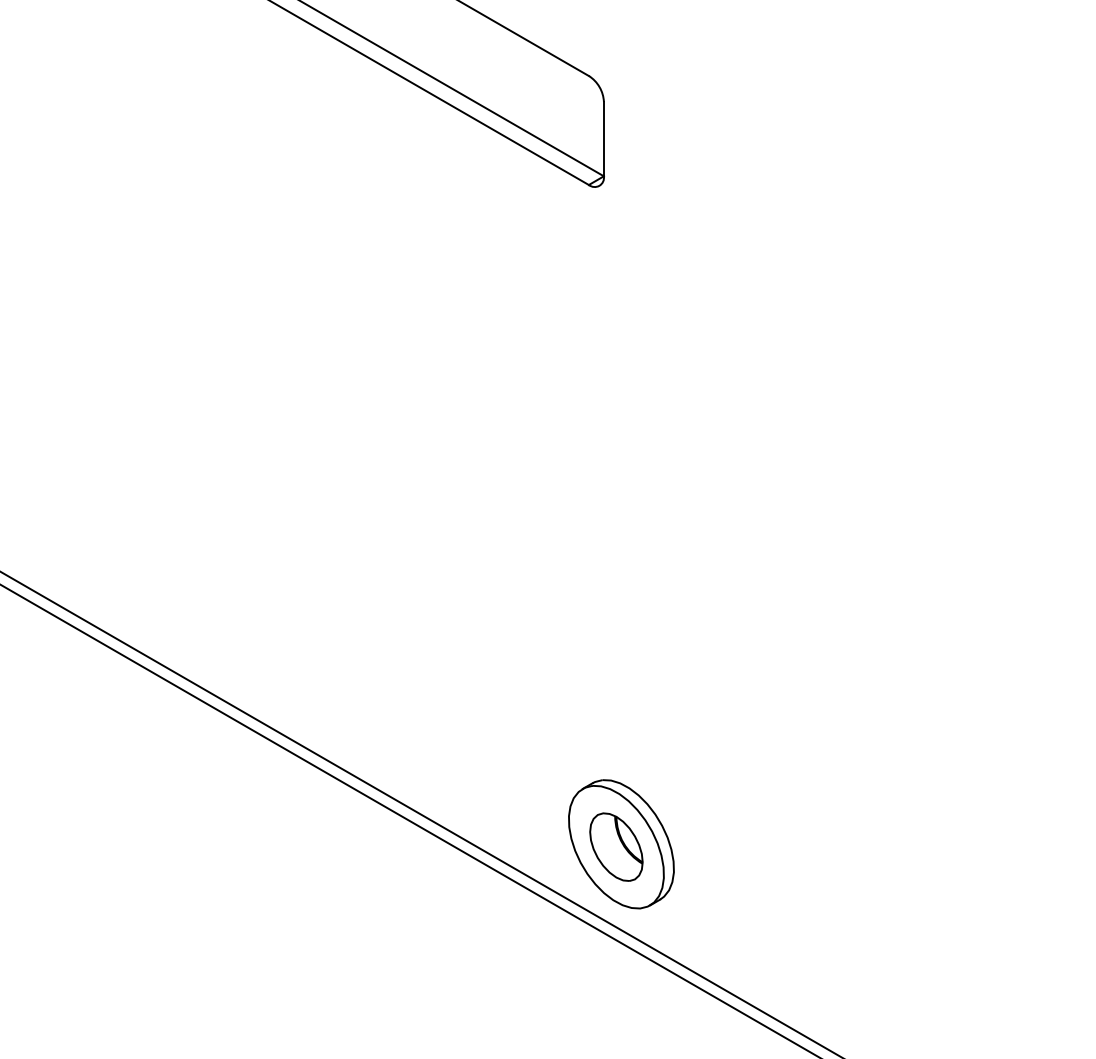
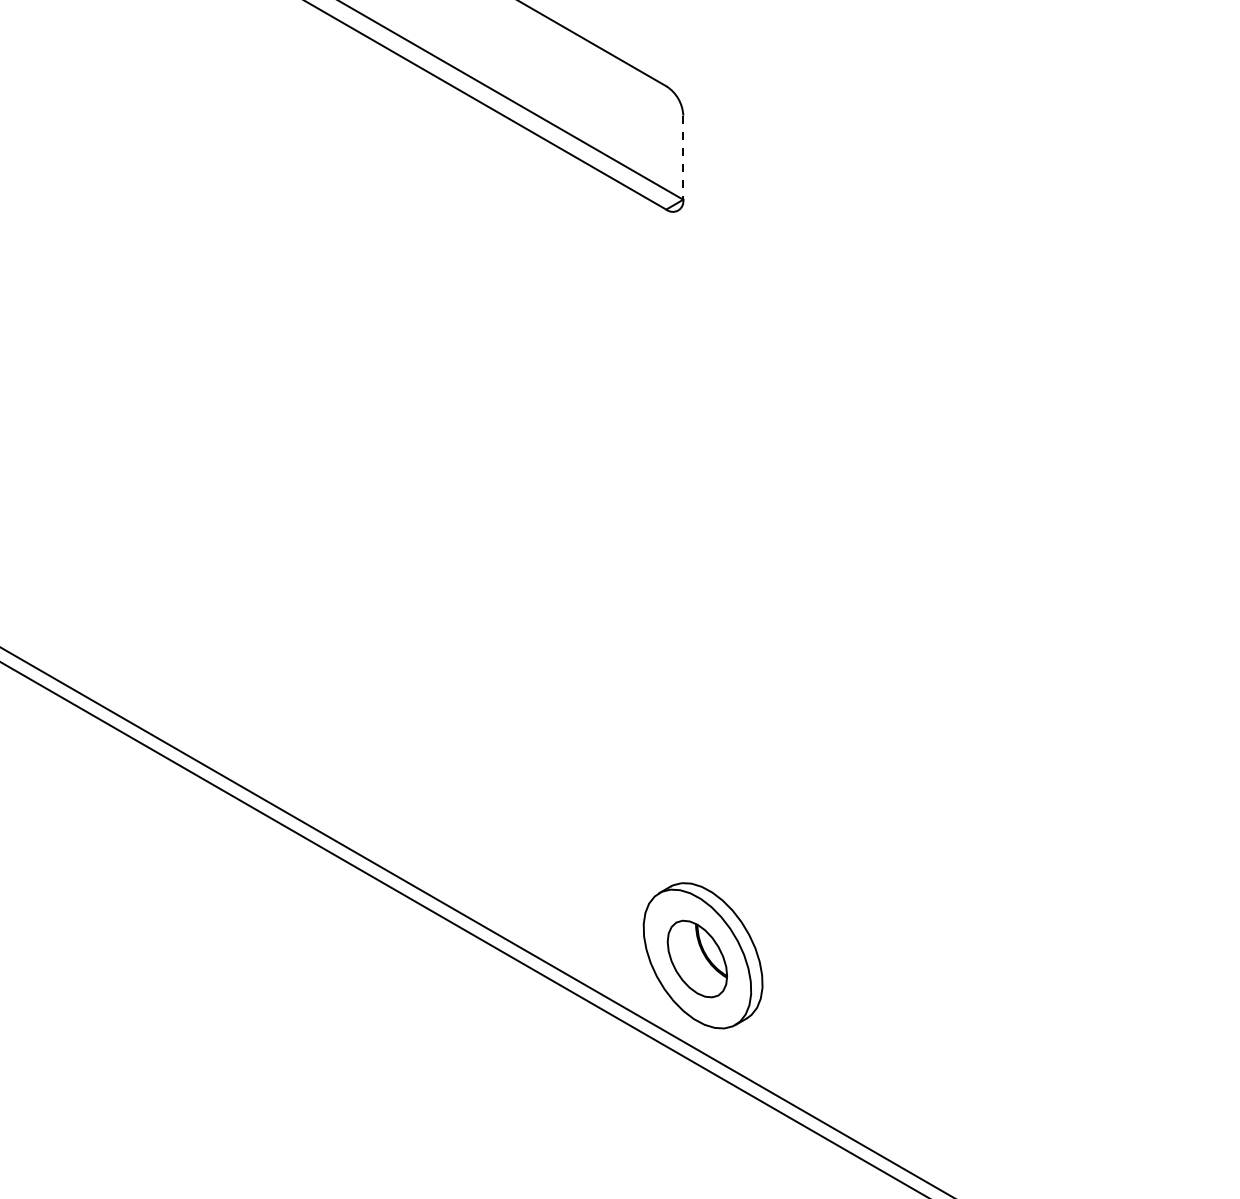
line: (603, 139) -> (682, 158), solid -> dashed

